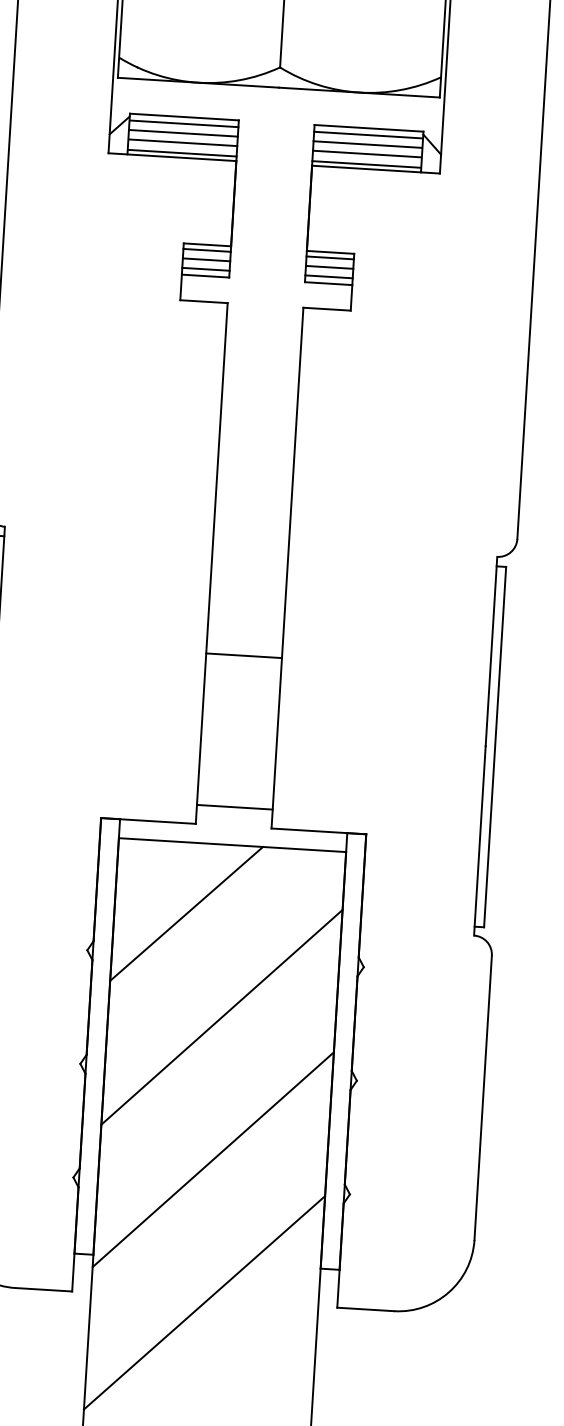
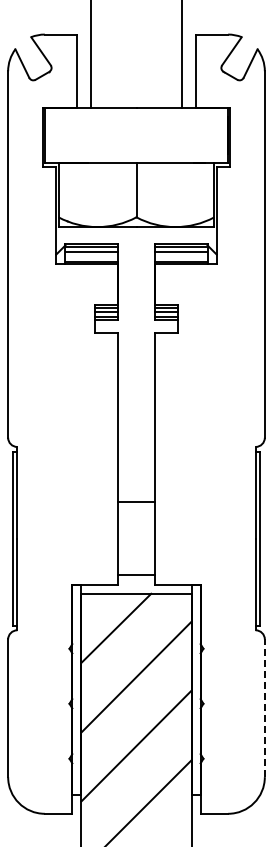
line: (182, 142) -> (91, 256), removed
line: (366, 153) -> (180, 256), removed
line: (482, 1098) -> (264, 708), solid -> dashed

